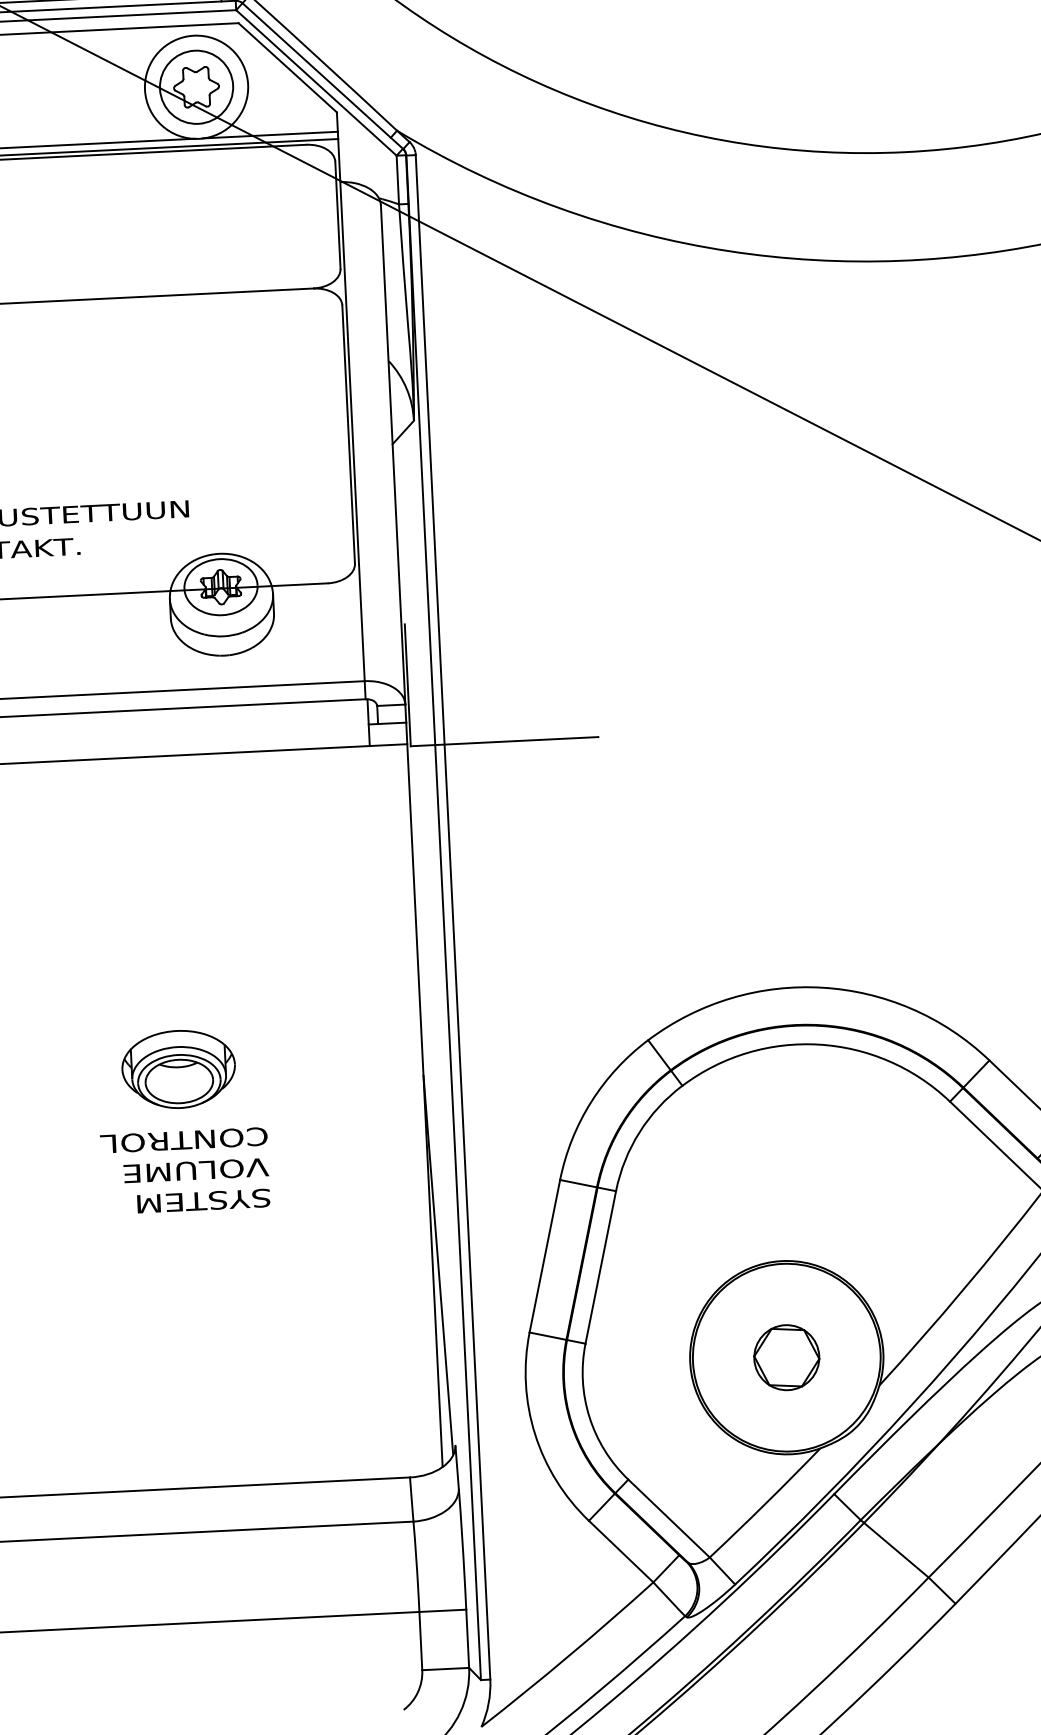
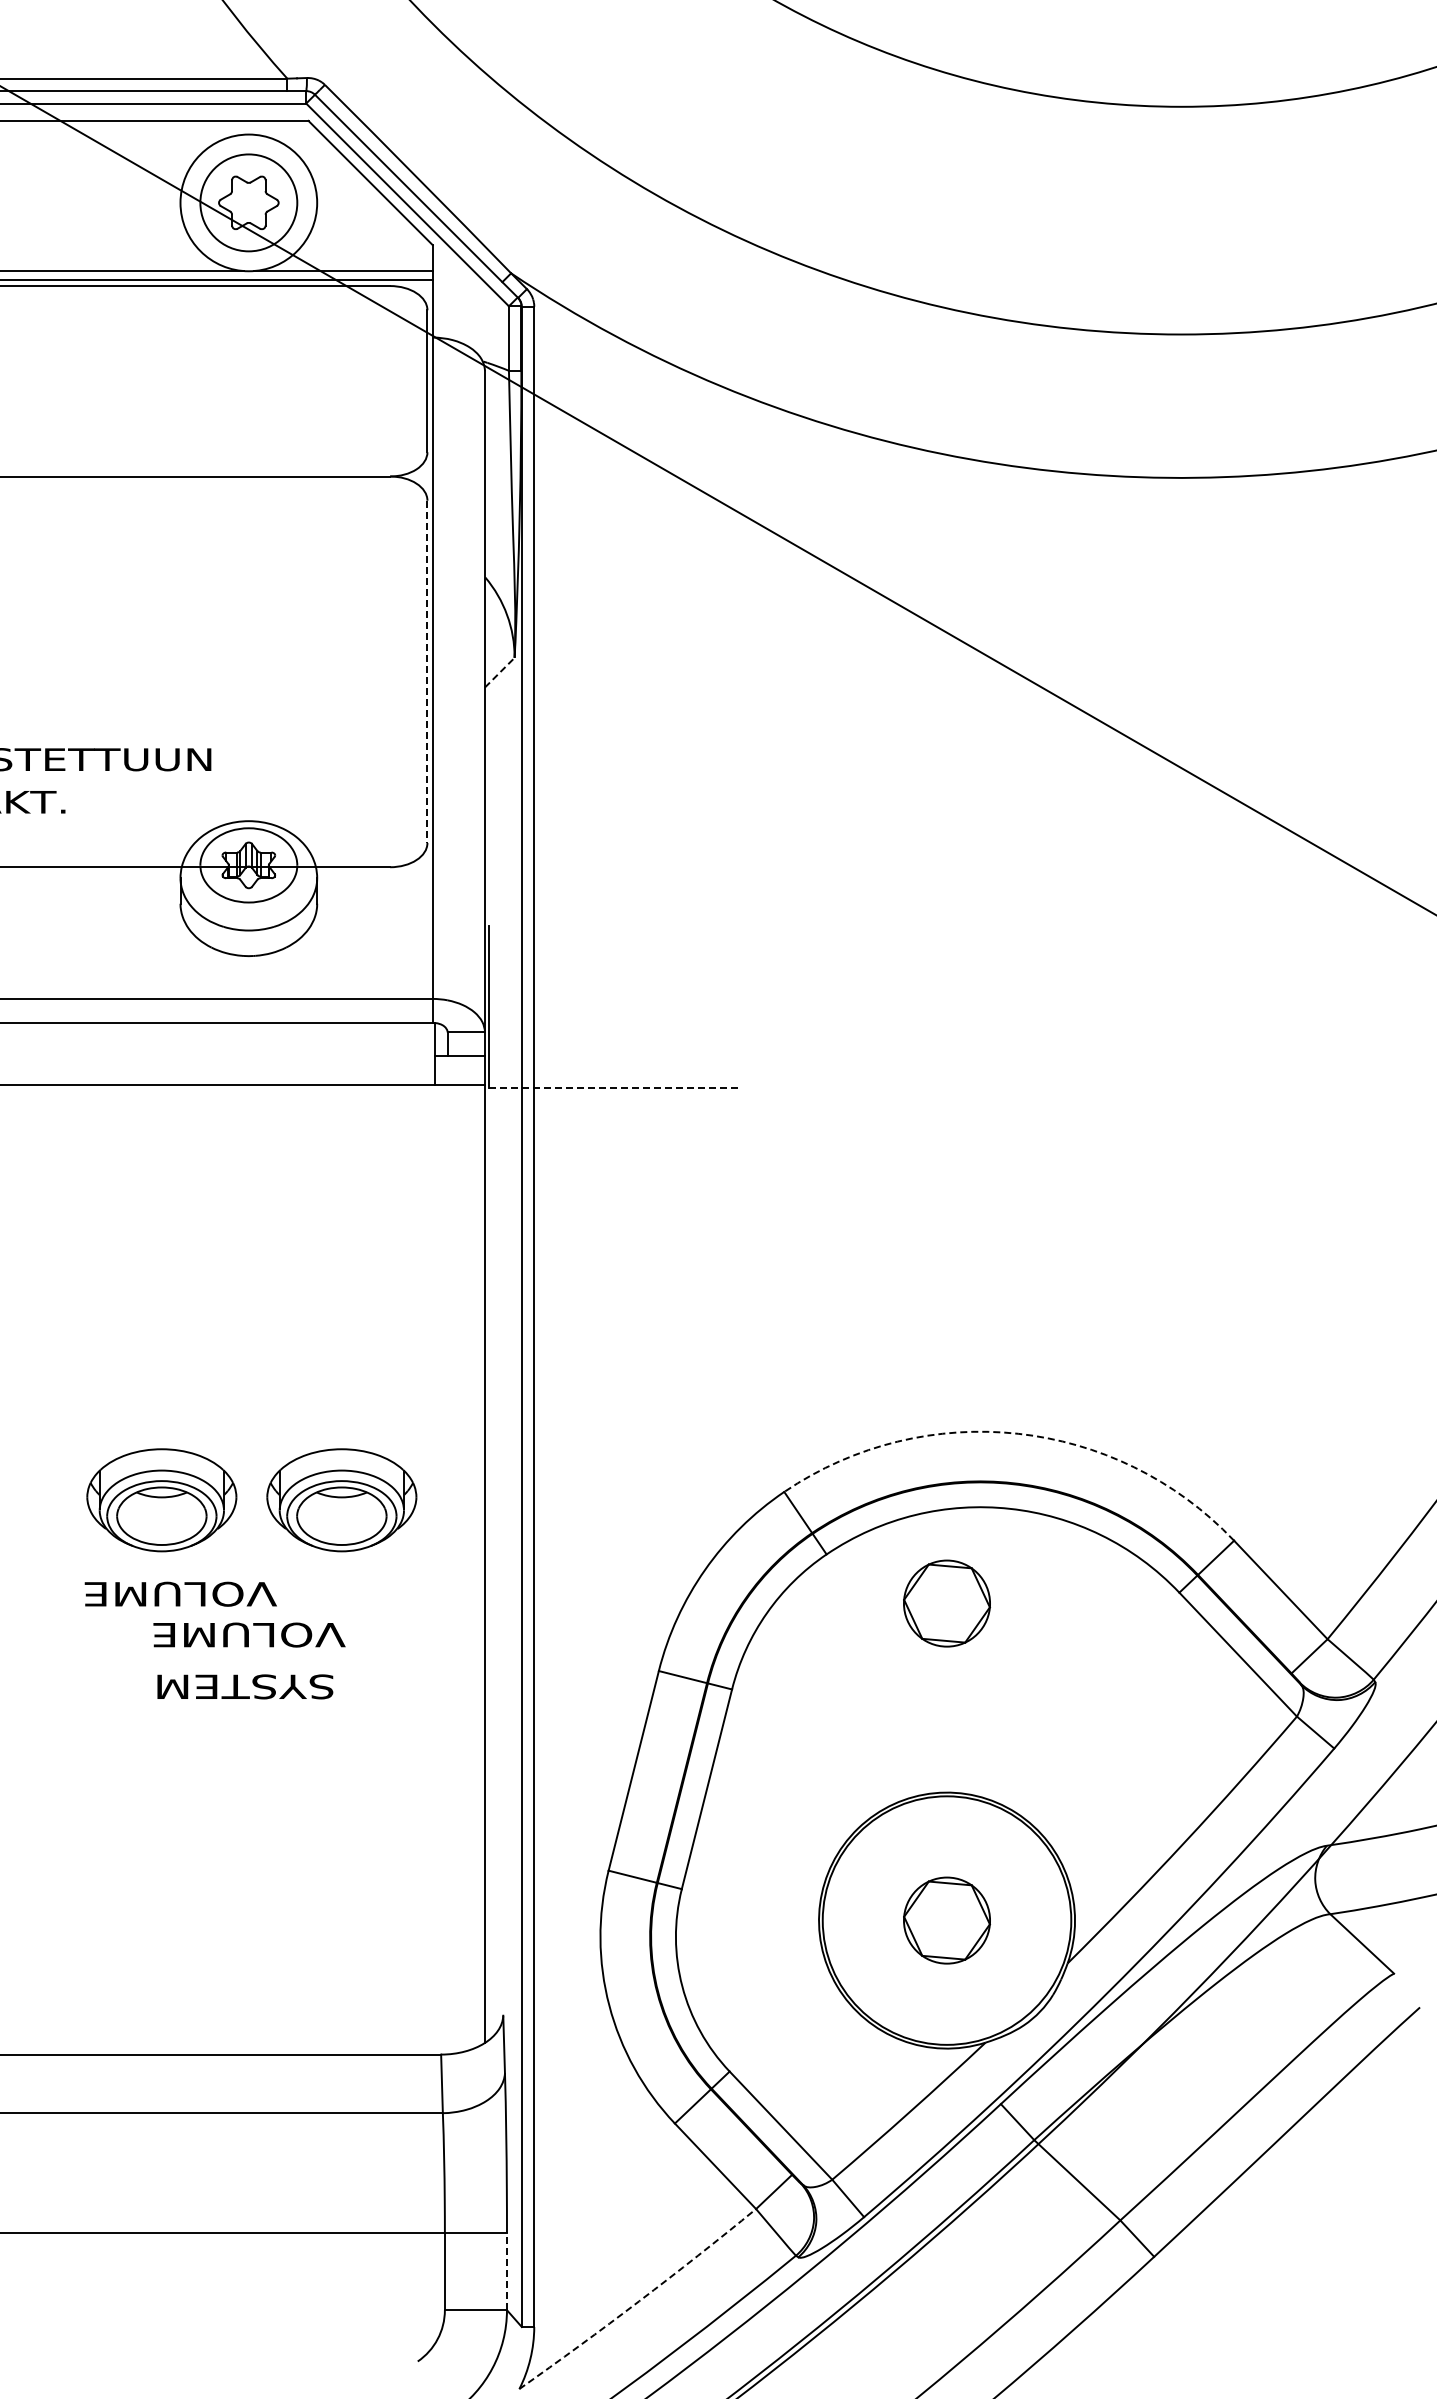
line: (403, 432) -> (500, 672), solid -> dashed
line: (348, 435) -> (427, 672), solid -> dashed
line: (504, 741) -> (613, 1087), solid -> dashed
arc: (822, 987) -> (1018, 1433), solid -> dashed
part: (314, 1063) -> (341, 1500), added
part: (774, 1118) -> (946, 1603), added
text: (184, 1139) -> (164, 1593), CONTROL -> VOLUME
text: (196, 1170) -> (249, 1634), moved
text: (203, 1200) -> (245, 1686), moved
line: (437, 1265) -> (491, 1775), removed
line: (467, 1638) -> (506, 2271), solid -> dashed
arc: (568, 1656) -> (639, 2301), solid -> dashed

